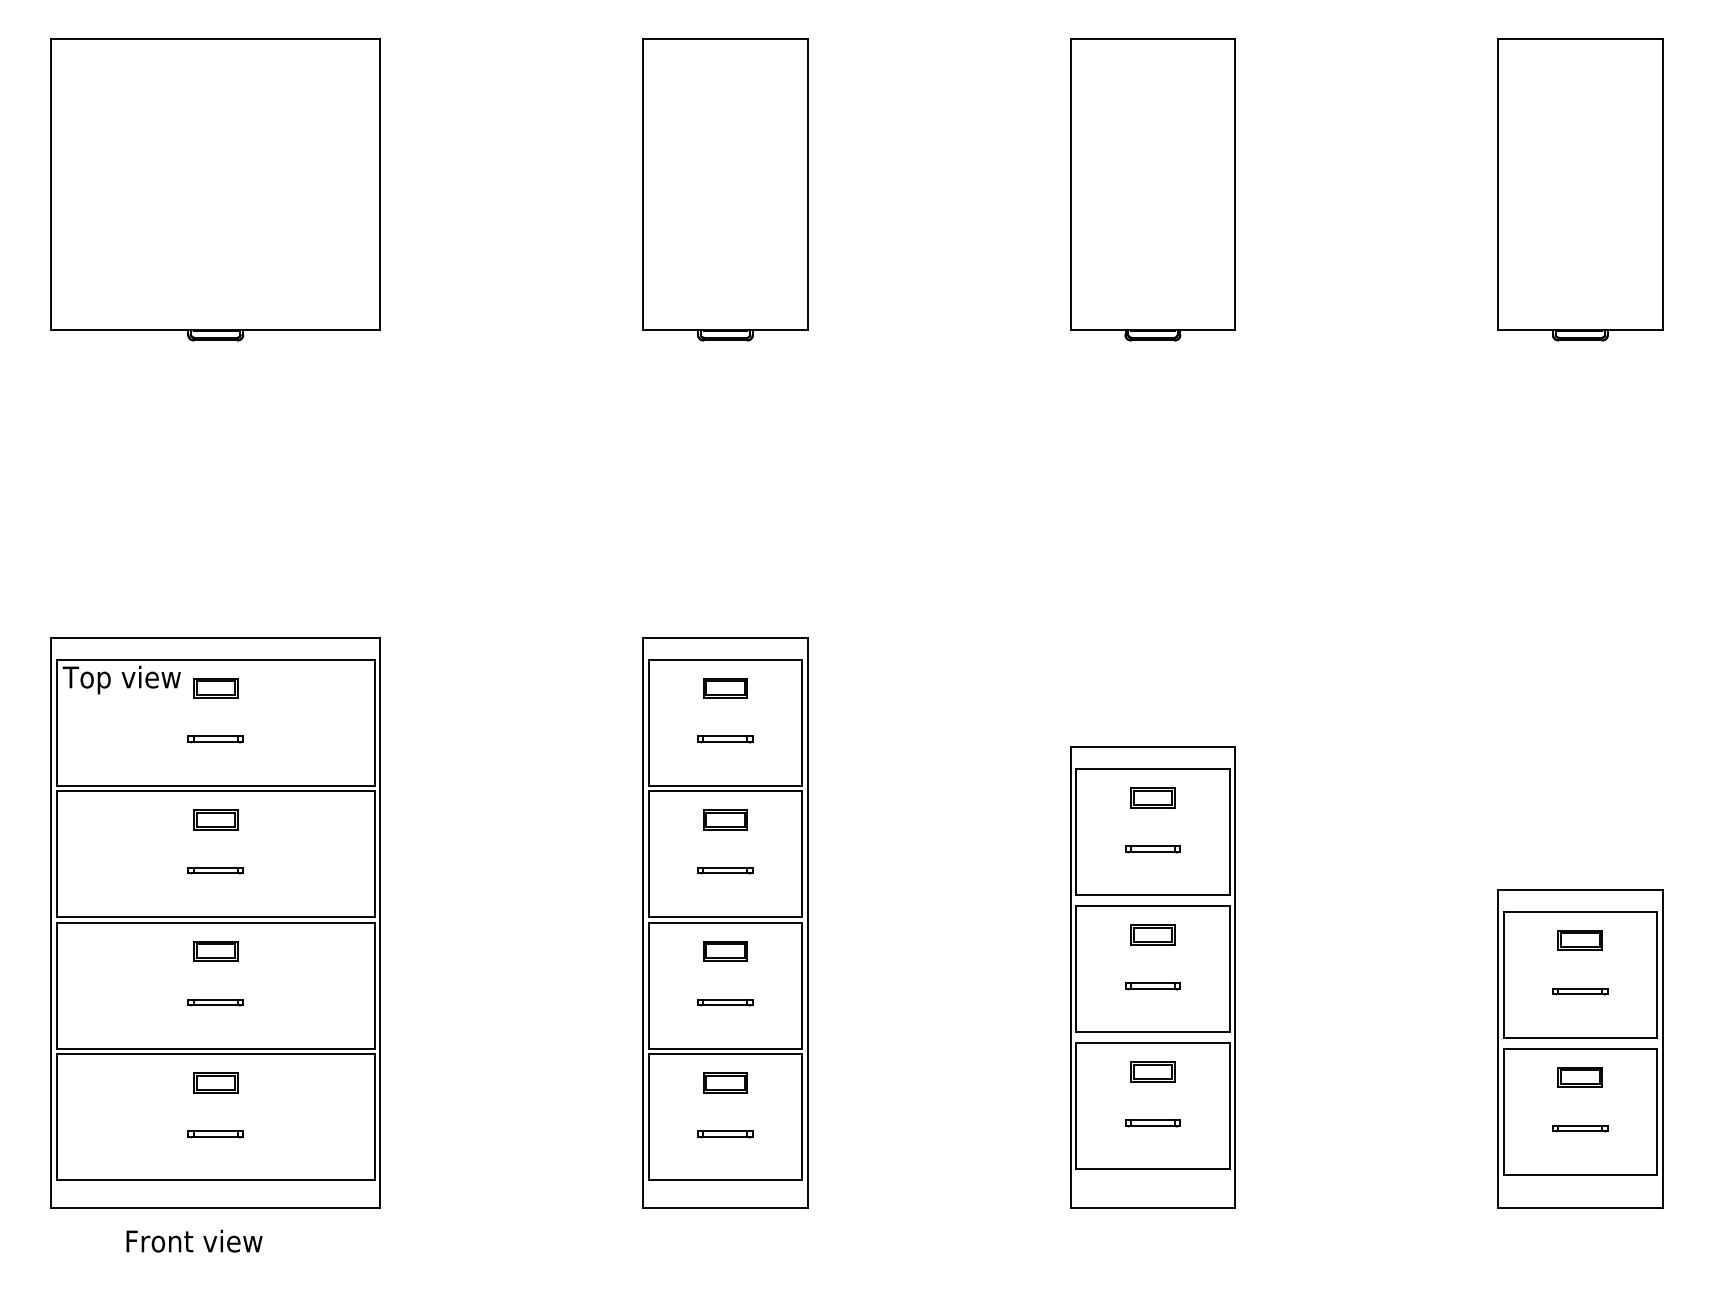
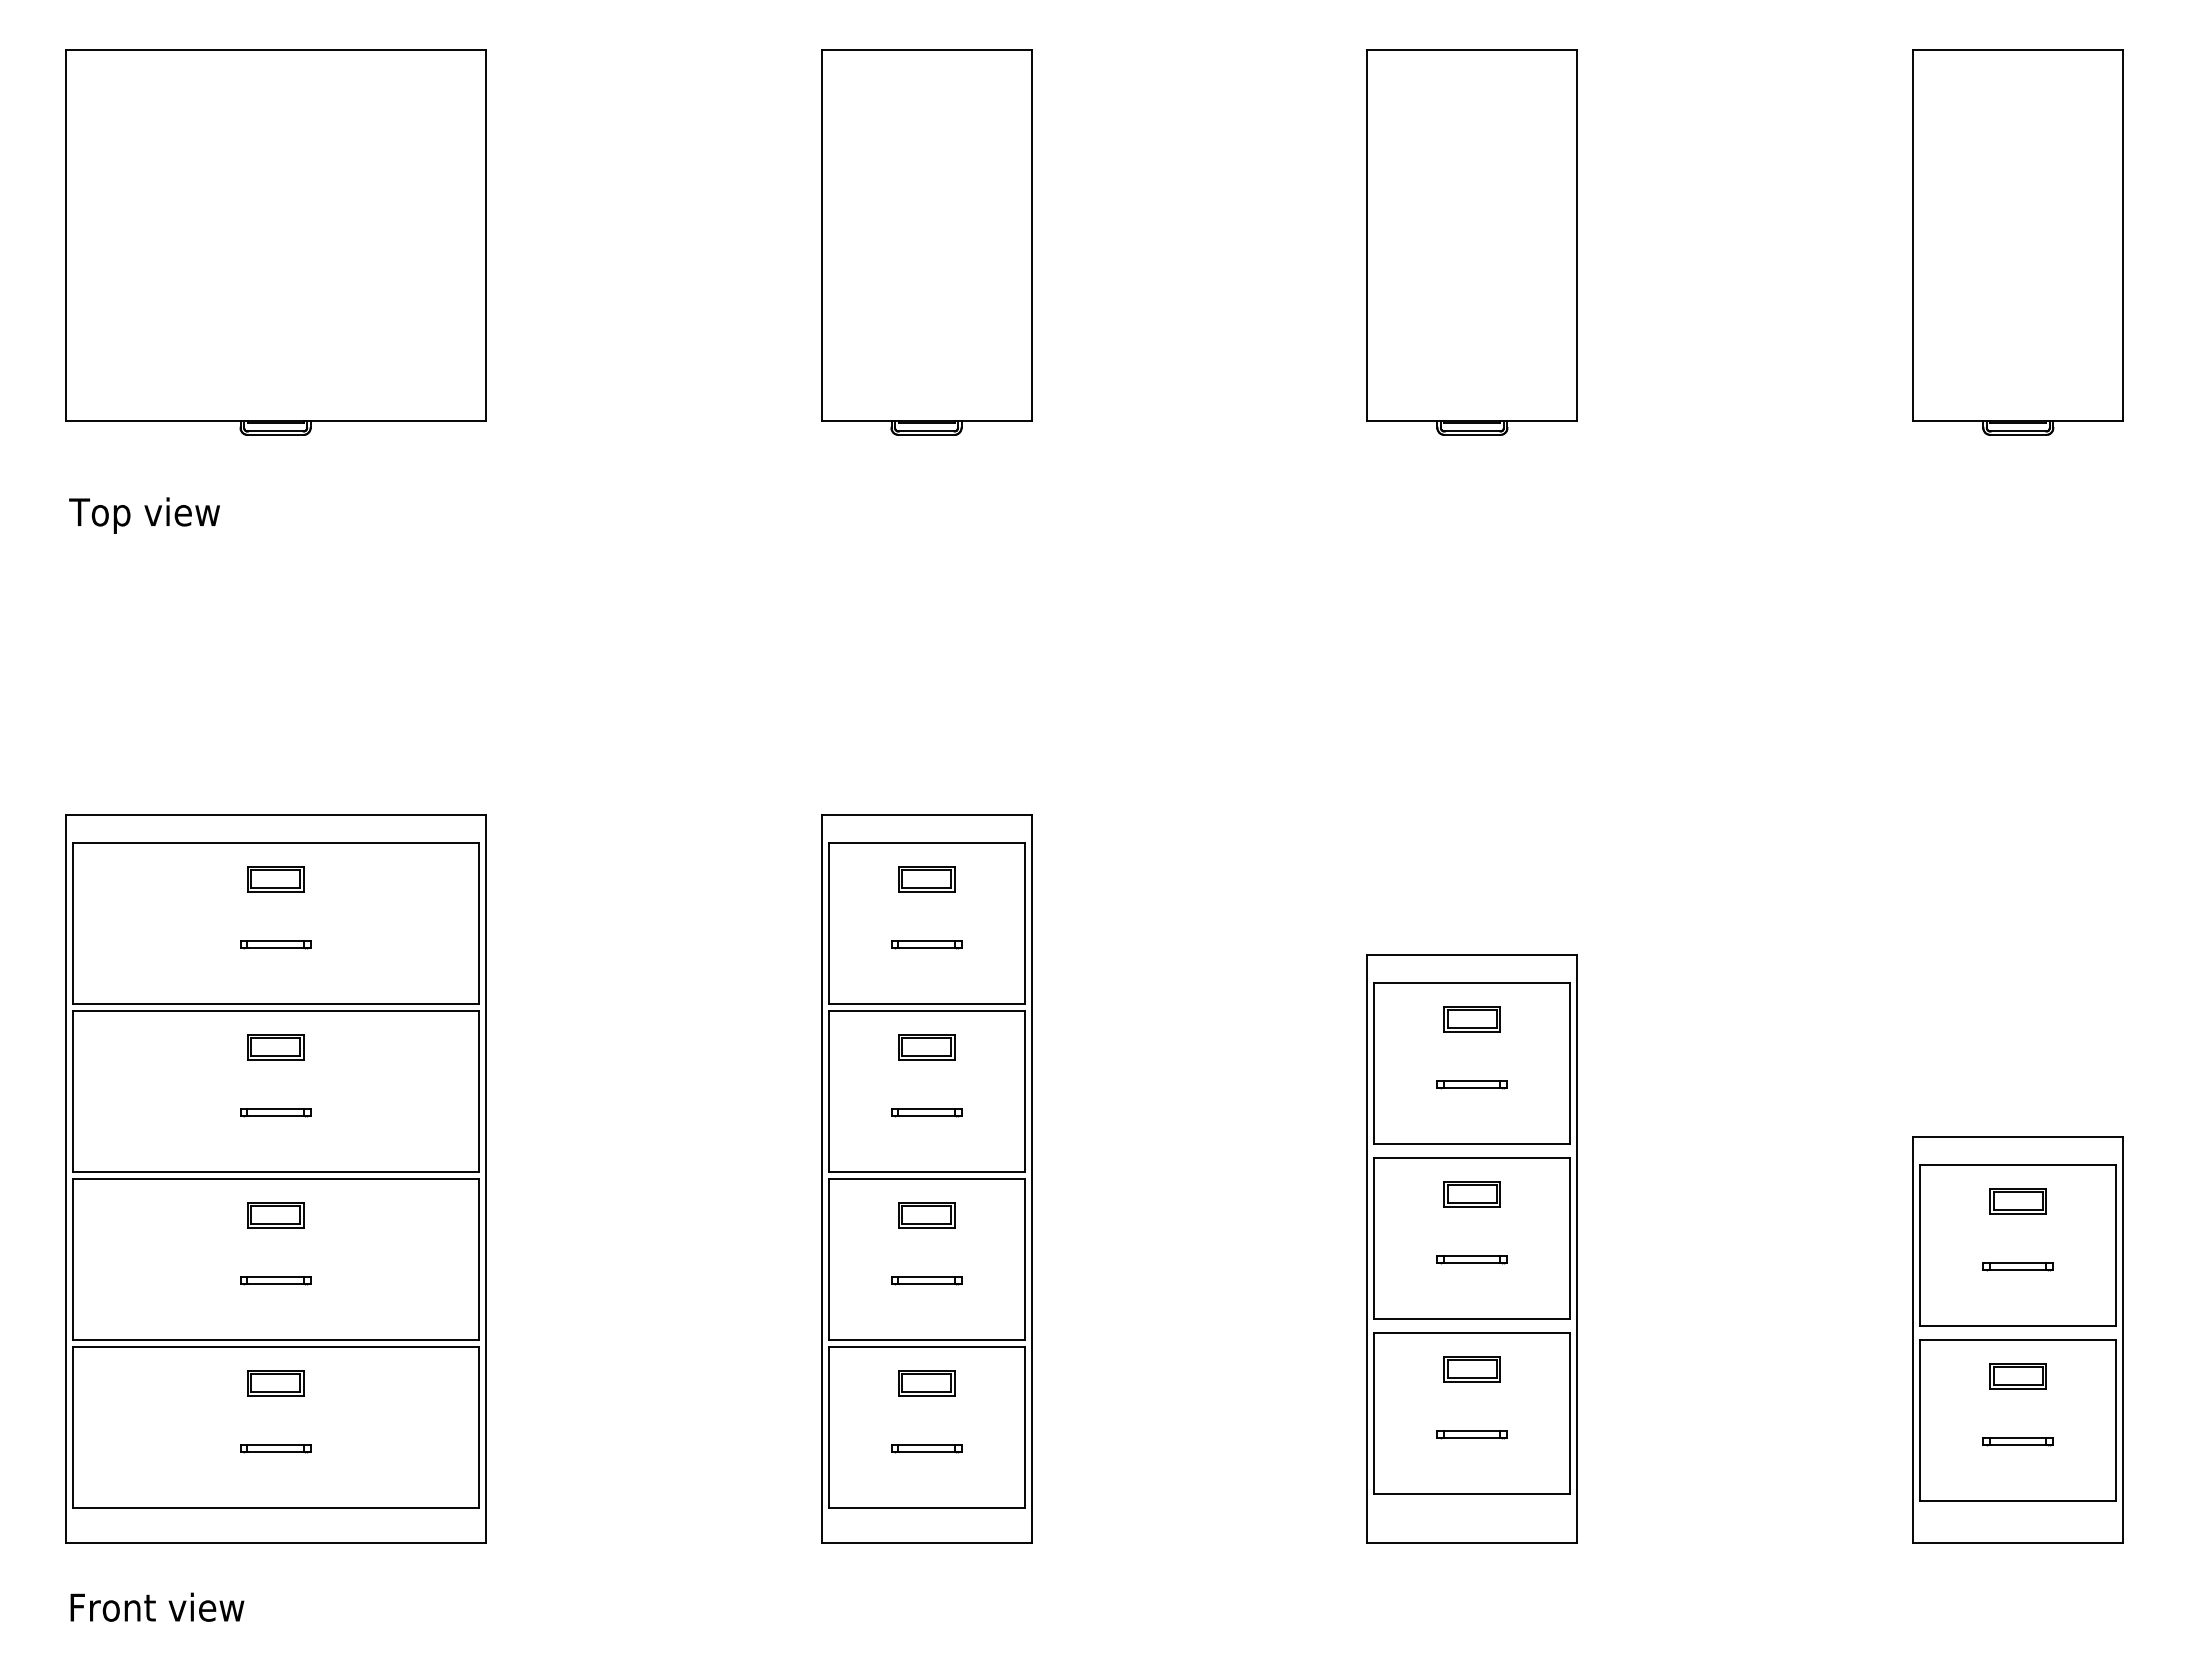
text: (121, 679) -> (144, 515), moved
text: (194, 1240) -> (157, 1606), moved

